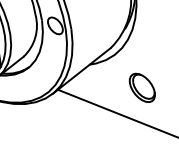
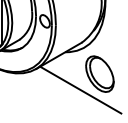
part: (141, 87) -> (99, 73), size x1.67

